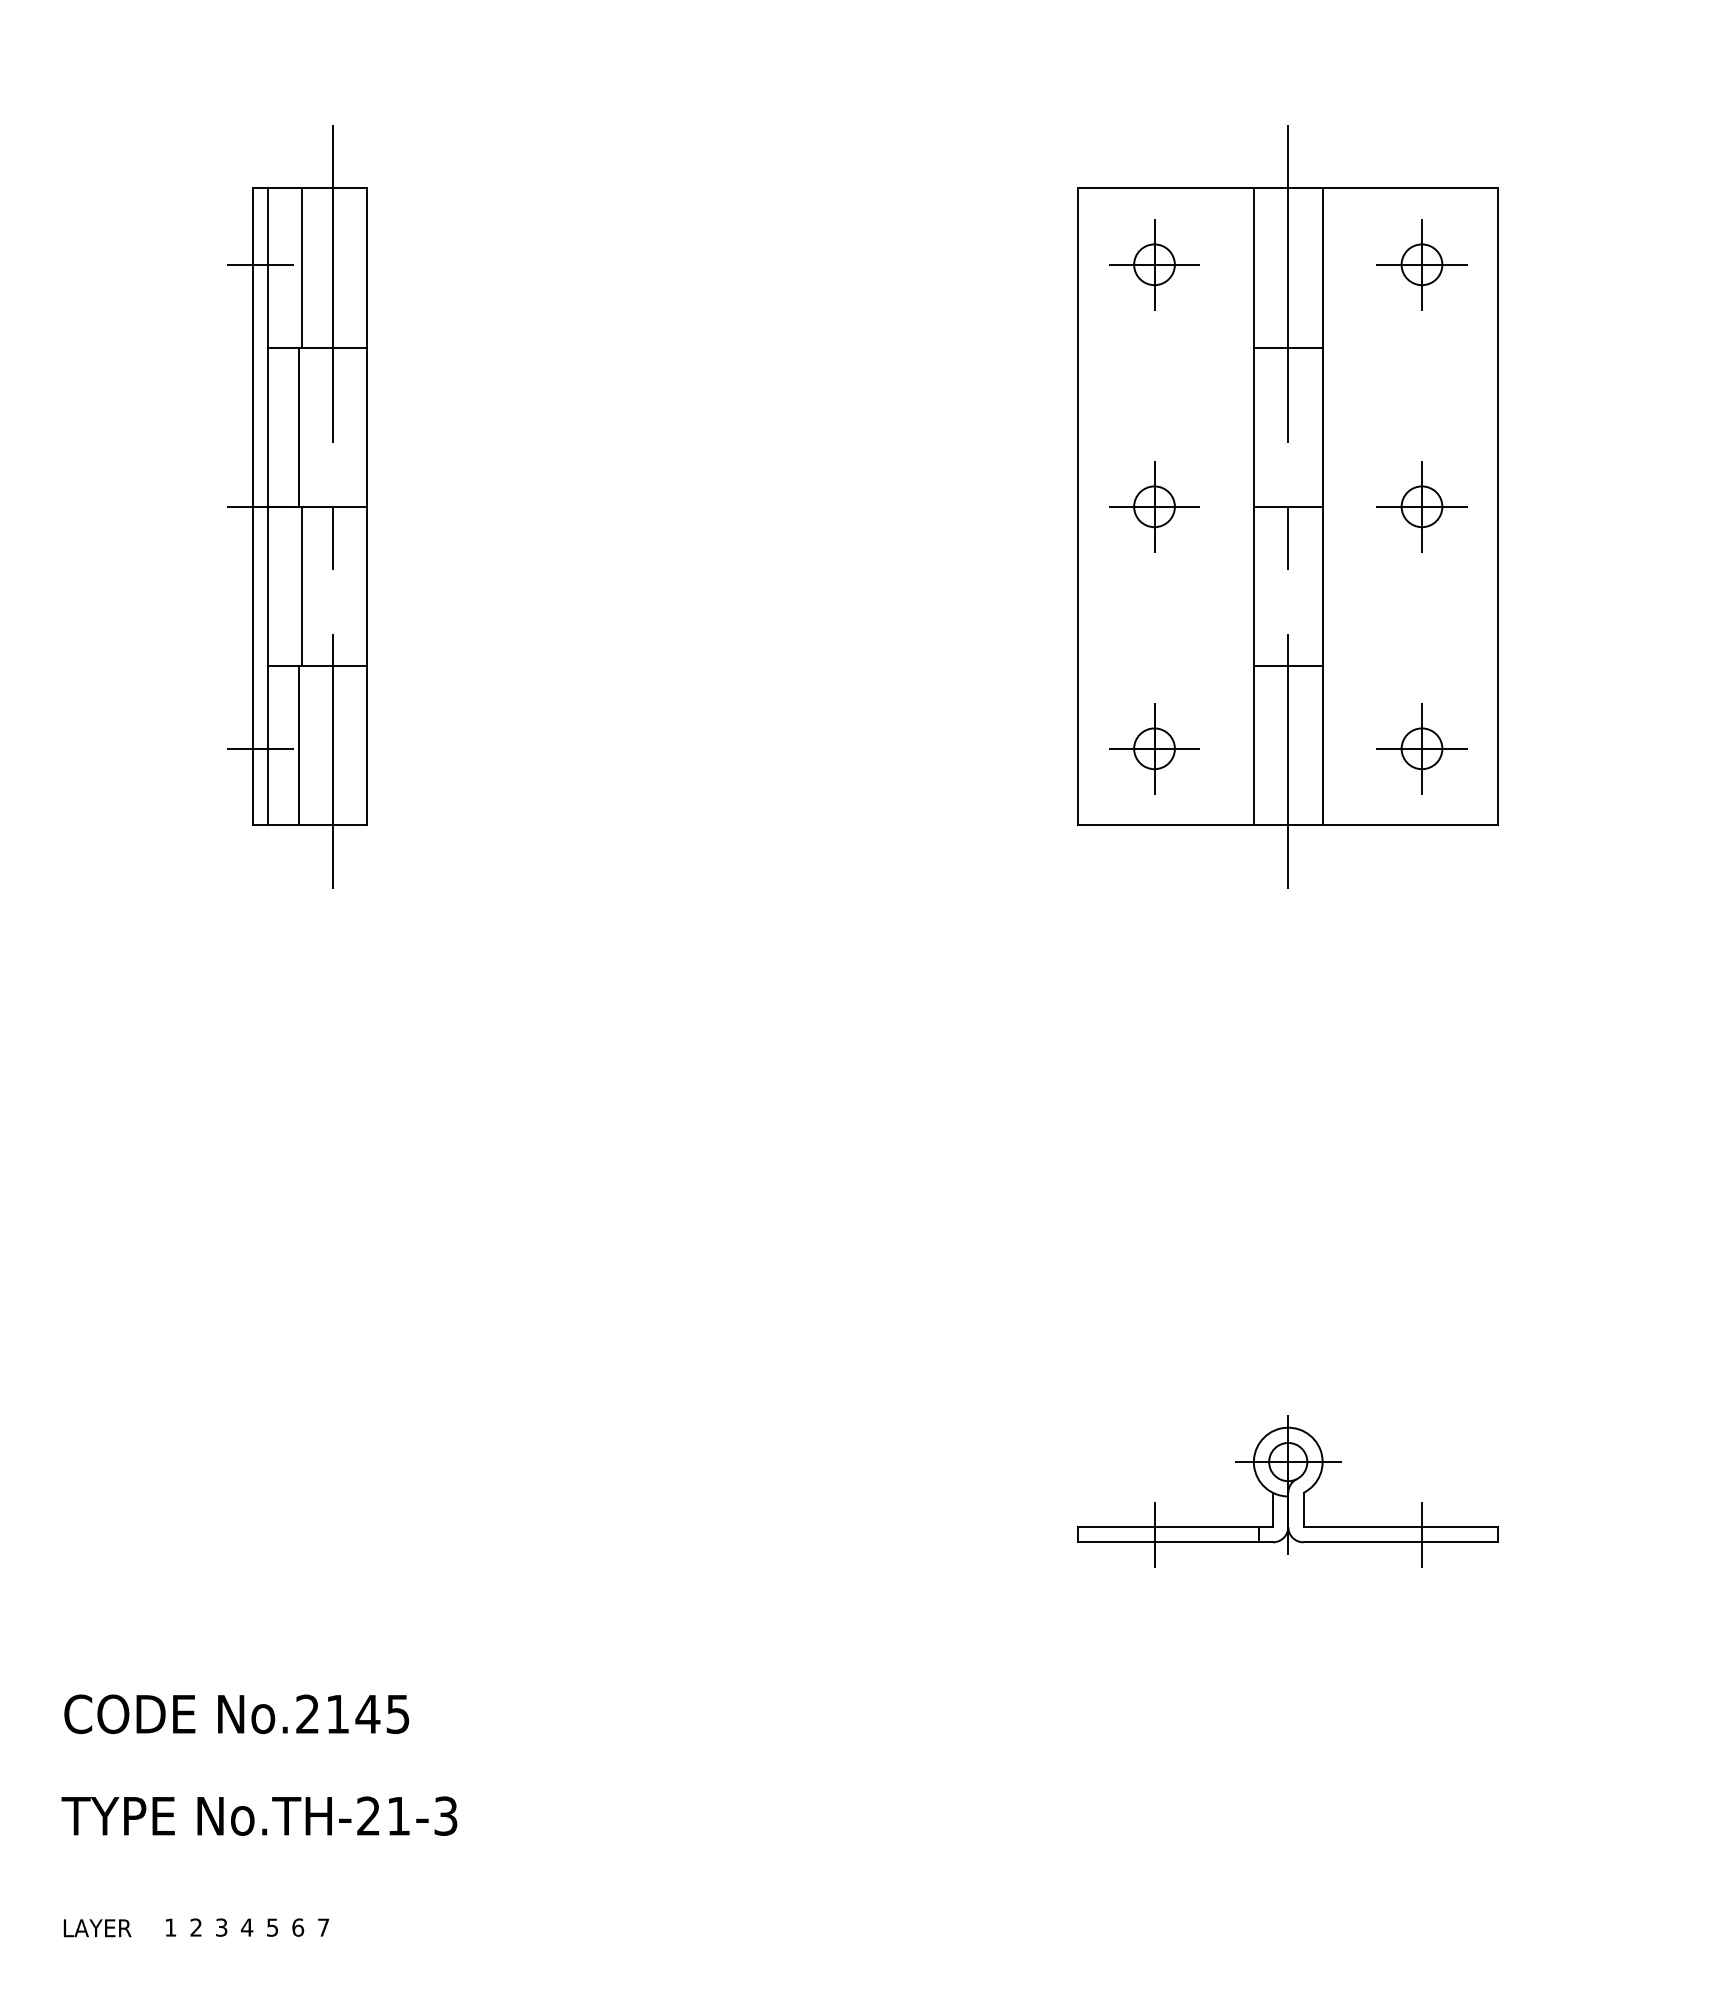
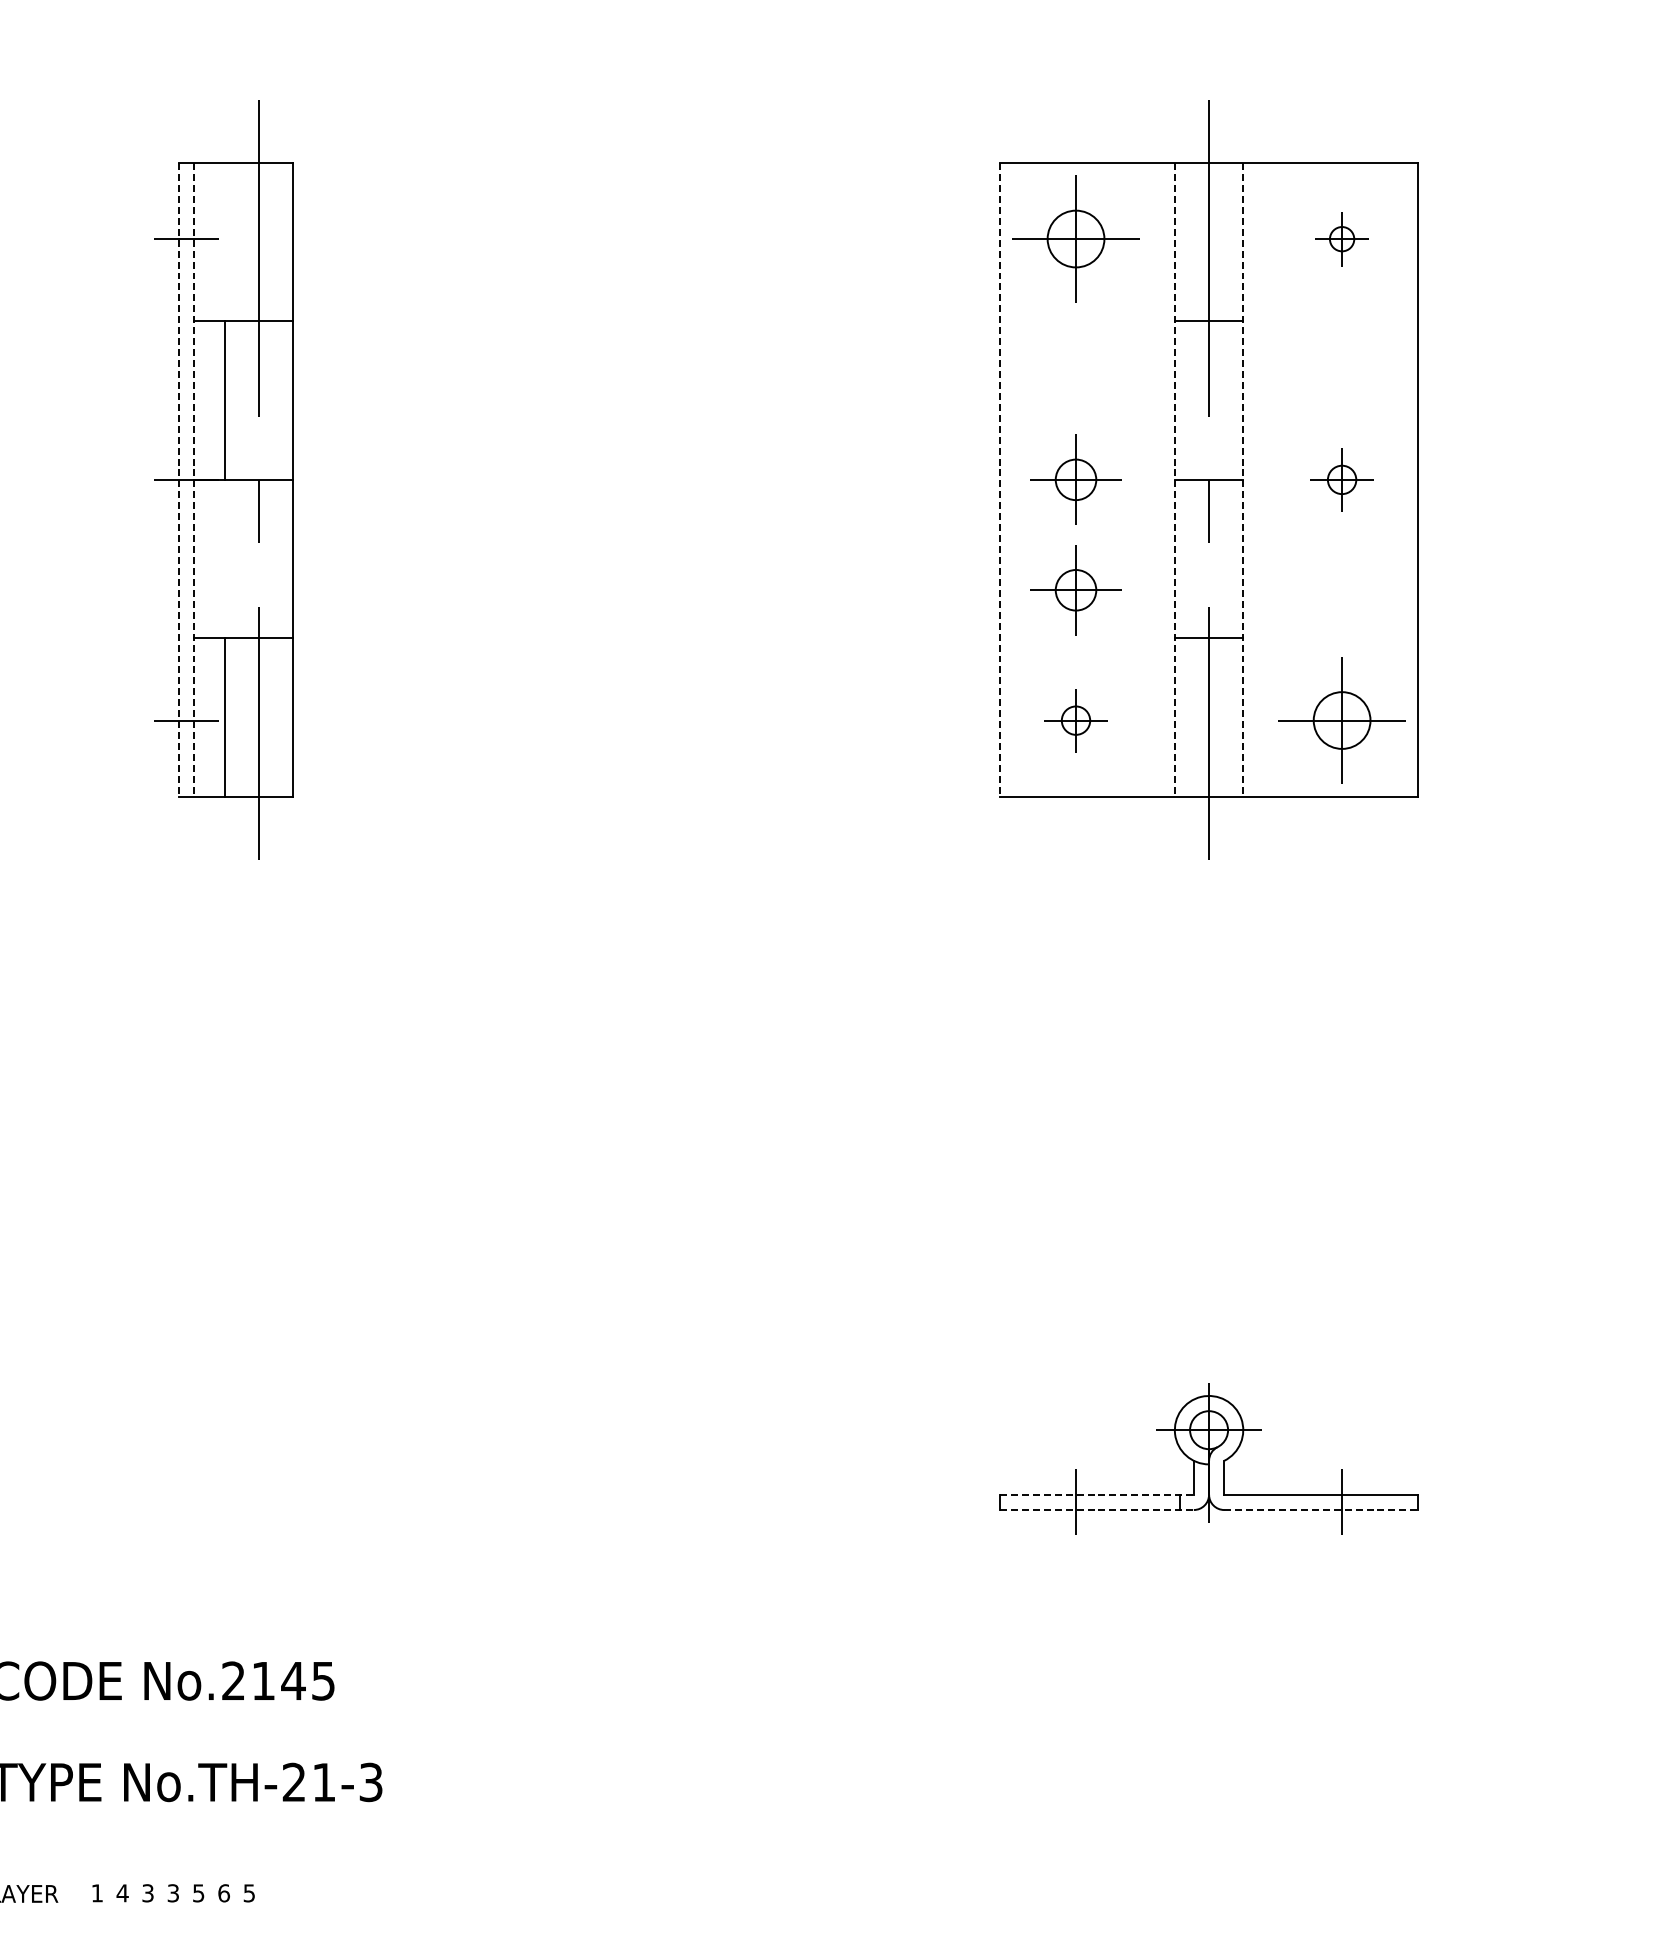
part: (1154, 264) -> (1075, 238), size x1.4
part: (1421, 264) -> (1341, 238), size x0.6
line: (302, 267) -> (228, 241), removed
part: (1421, 506) -> (1341, 479), size x0.7
line: (252, 507) -> (178, 480), solid -> dashed
line: (268, 507) -> (194, 480), solid -> dashed
line: (1078, 507) -> (1000, 480), solid -> dashed
line: (1253, 507) -> (1174, 480), solid -> dashed
line: (1322, 507) -> (1243, 480), solid -> dashed
line: (302, 586) -> (228, 559), removed
part: (1154, 617) -> (1075, 589), added
part: (1154, 748) -> (1075, 720), size x0.7
part: (1421, 748) -> (1341, 720), size x1.4
line: (1176, 1527) -> (1097, 1495), solid -> dashed
line: (1176, 1542) -> (1097, 1510), solid -> dashed
line: (1401, 1542) -> (1321, 1510), solid -> dashed
text: (196, 1927) -> (122, 1893), 2 -> 4
text: (246, 1927) -> (172, 1893), 4 -> 3
text: (323, 1927) -> (249, 1893), 7 -> 5

